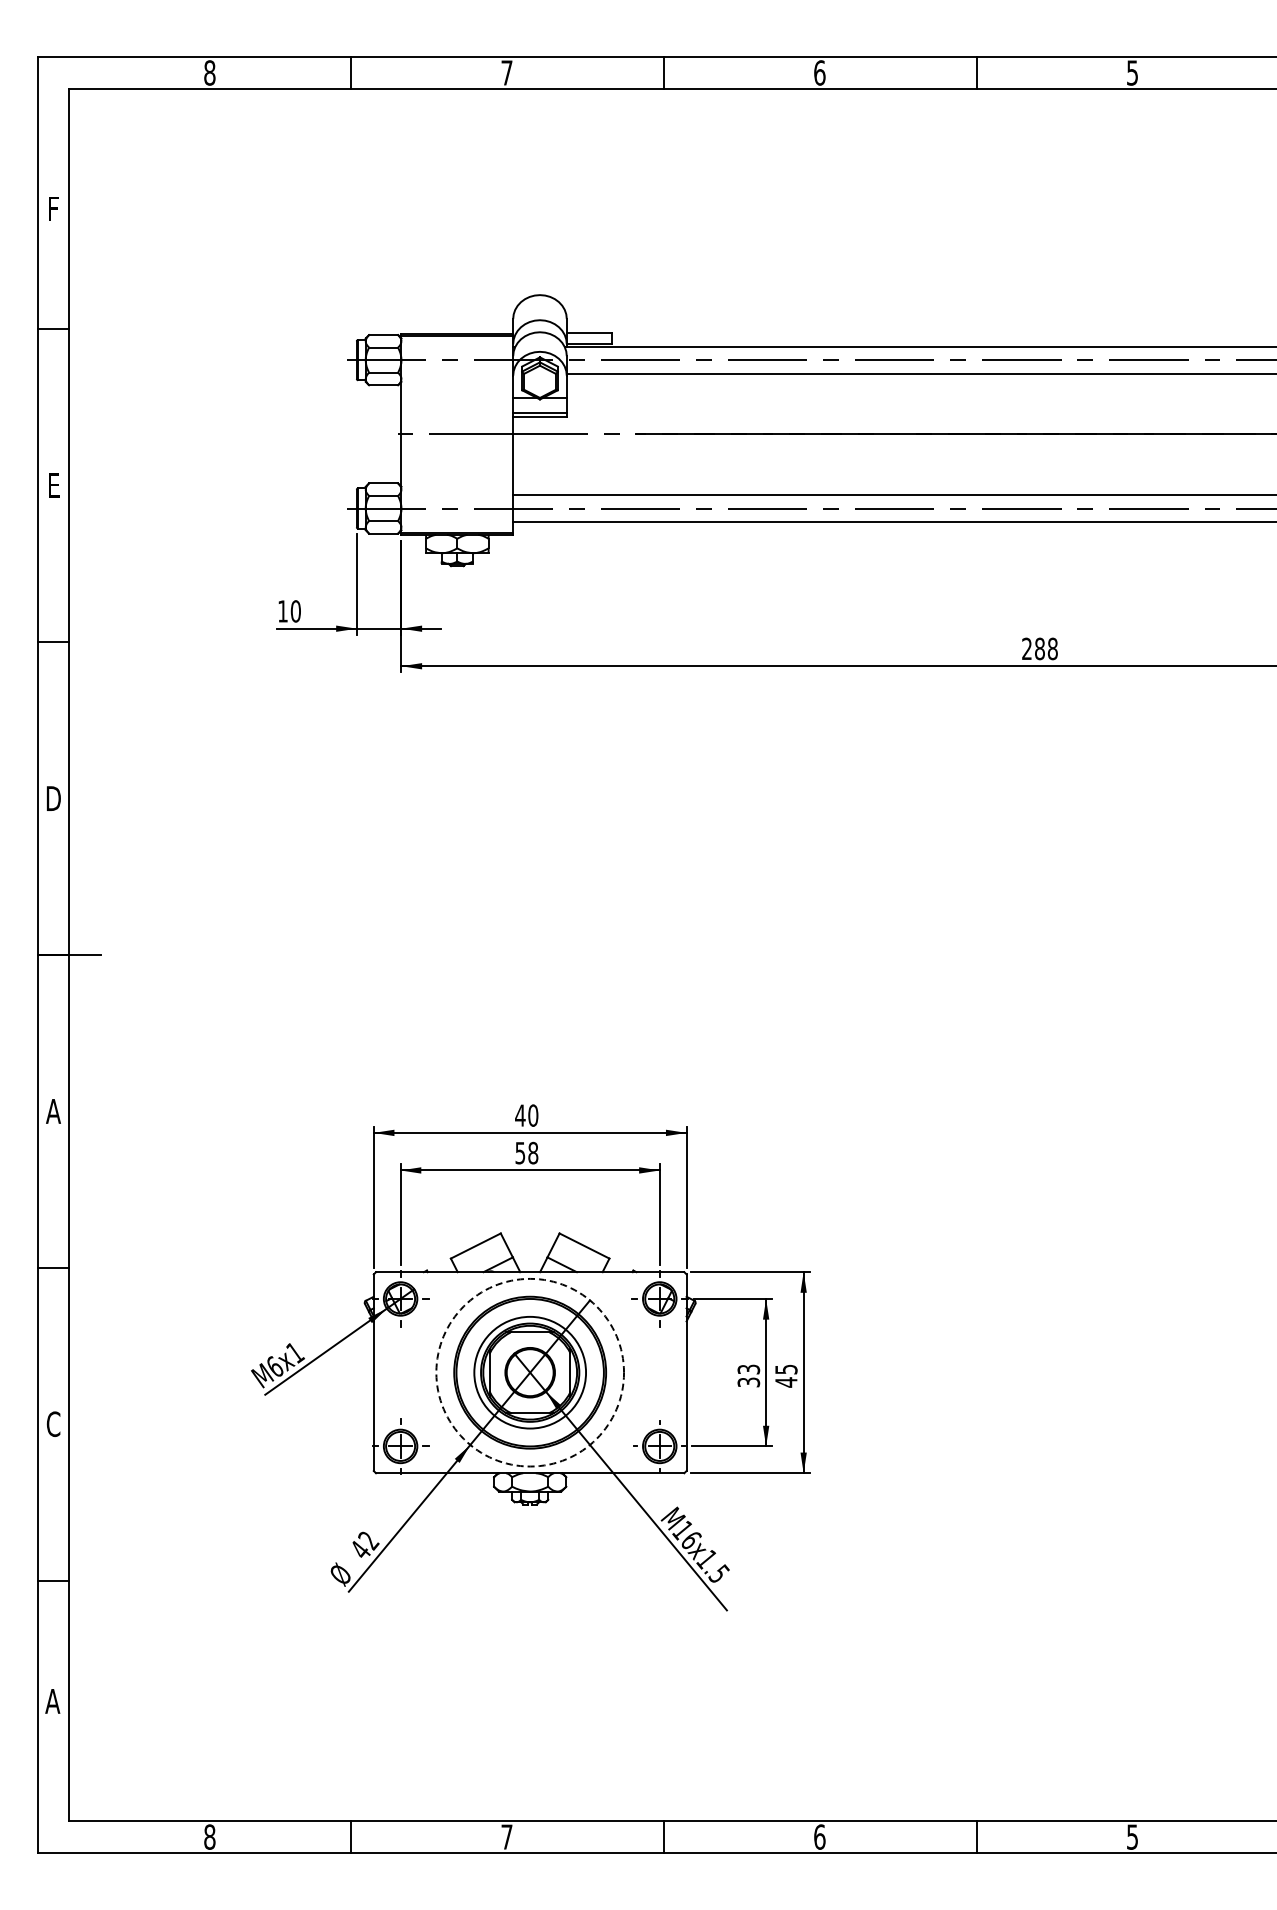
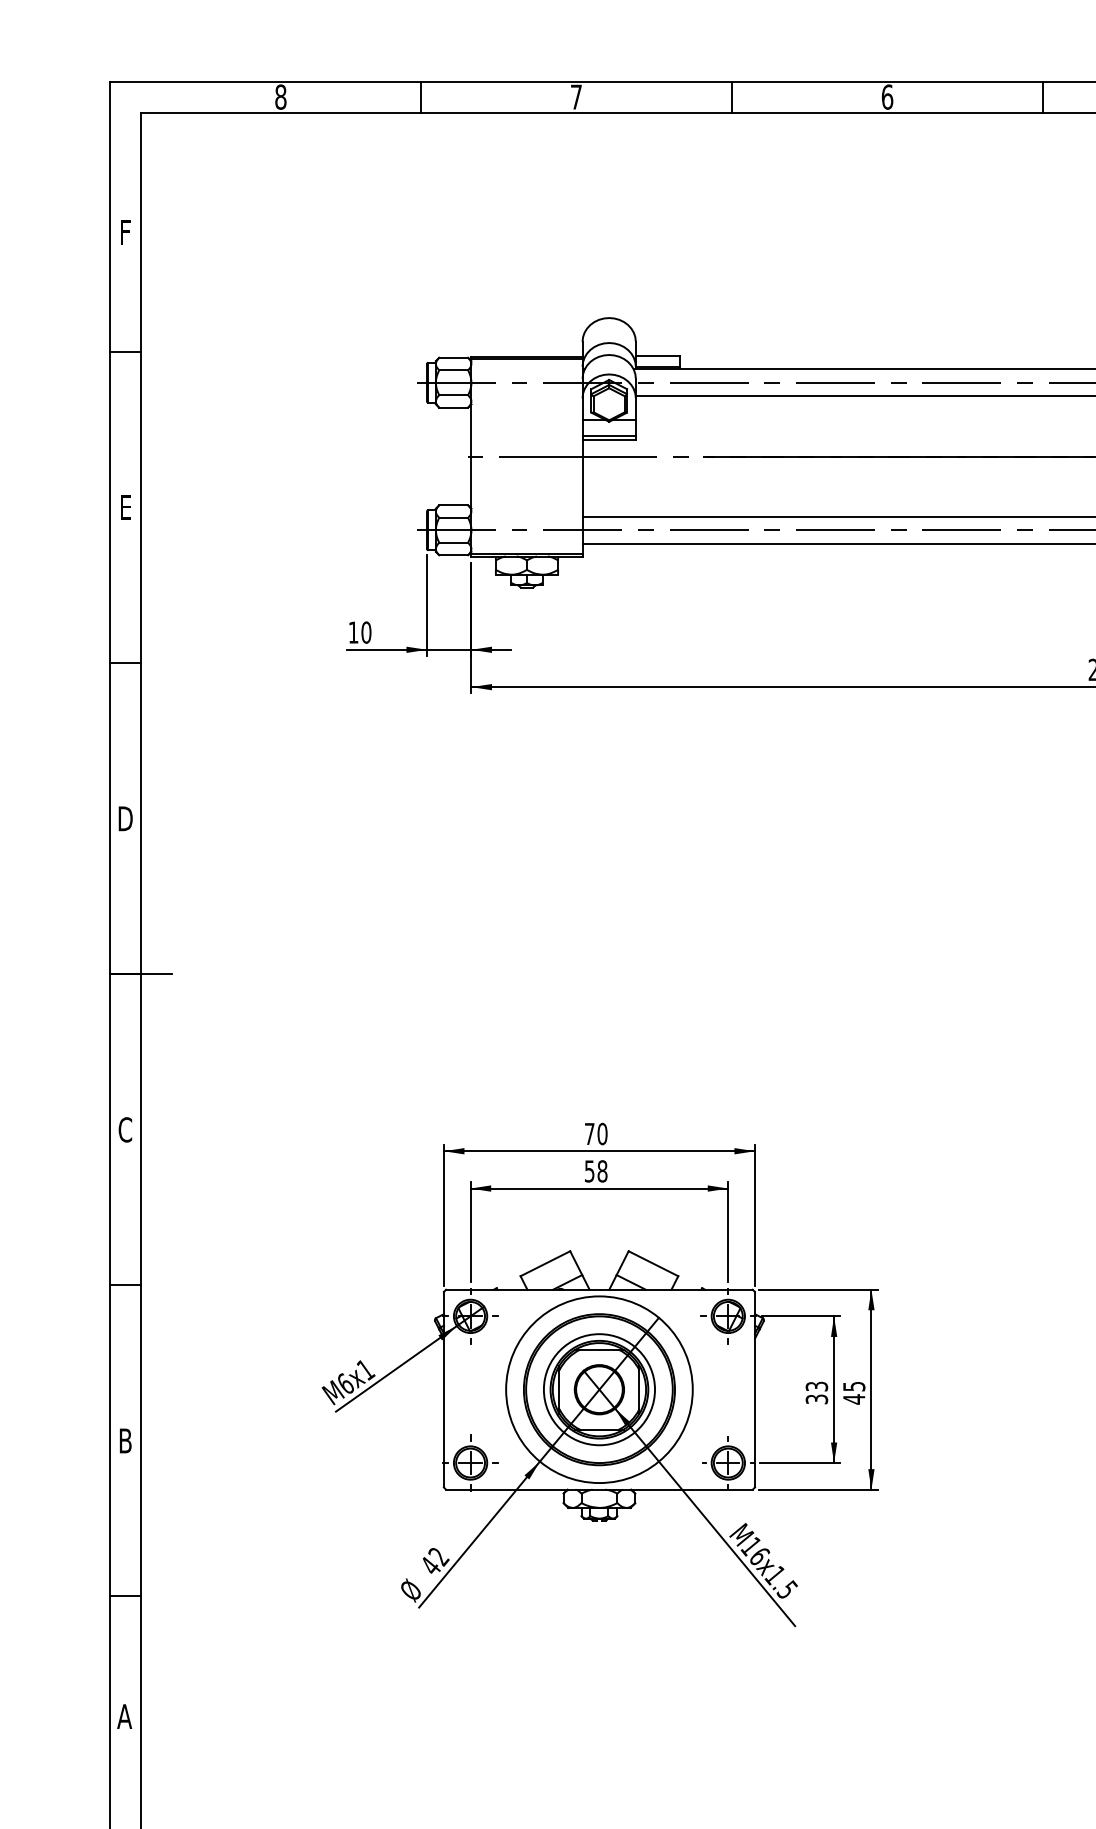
text: (53, 1111) -> (125, 1129), A -> C
text: (520, 1115) -> (589, 1133), 40 -> 70
circle: (530, 1372) -> (599, 1389), dashed -> solid
text: (53, 1423) -> (125, 1440), C -> B

